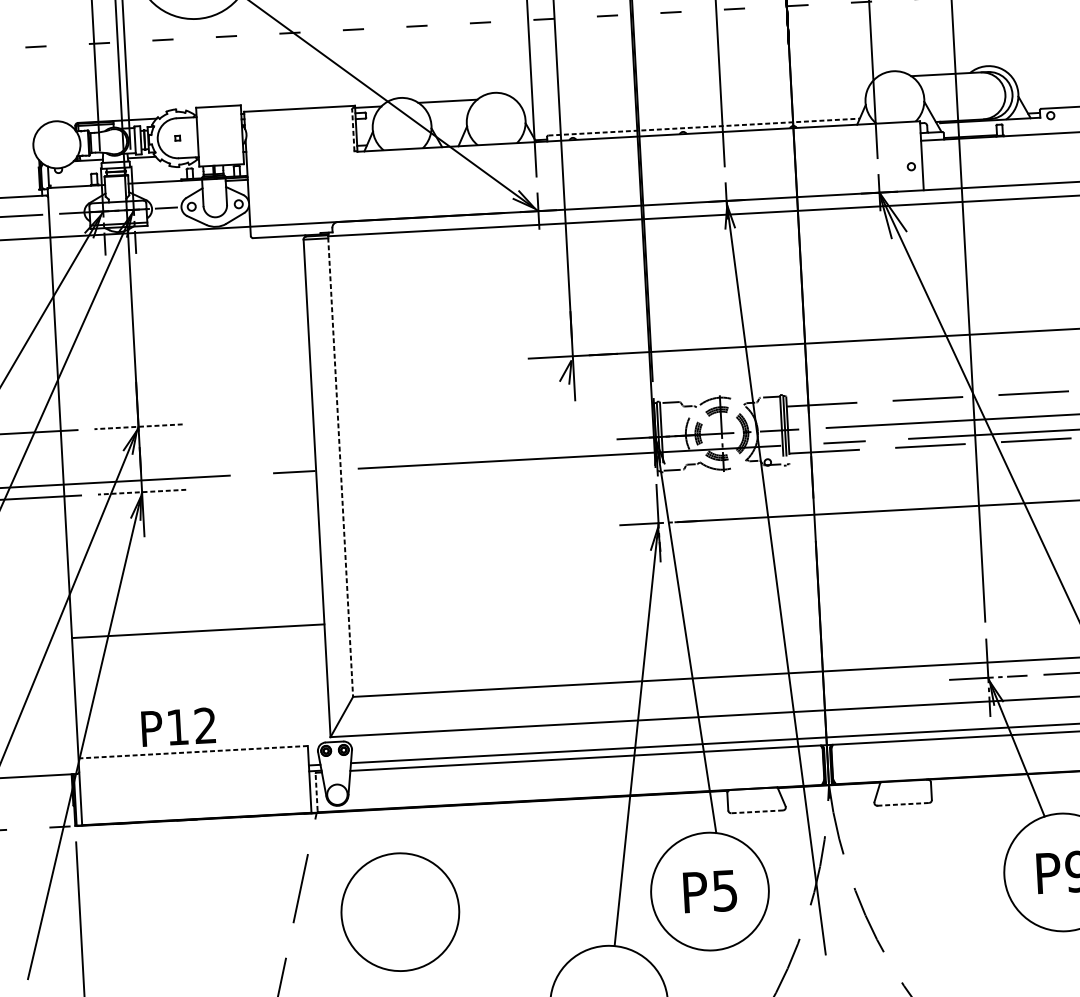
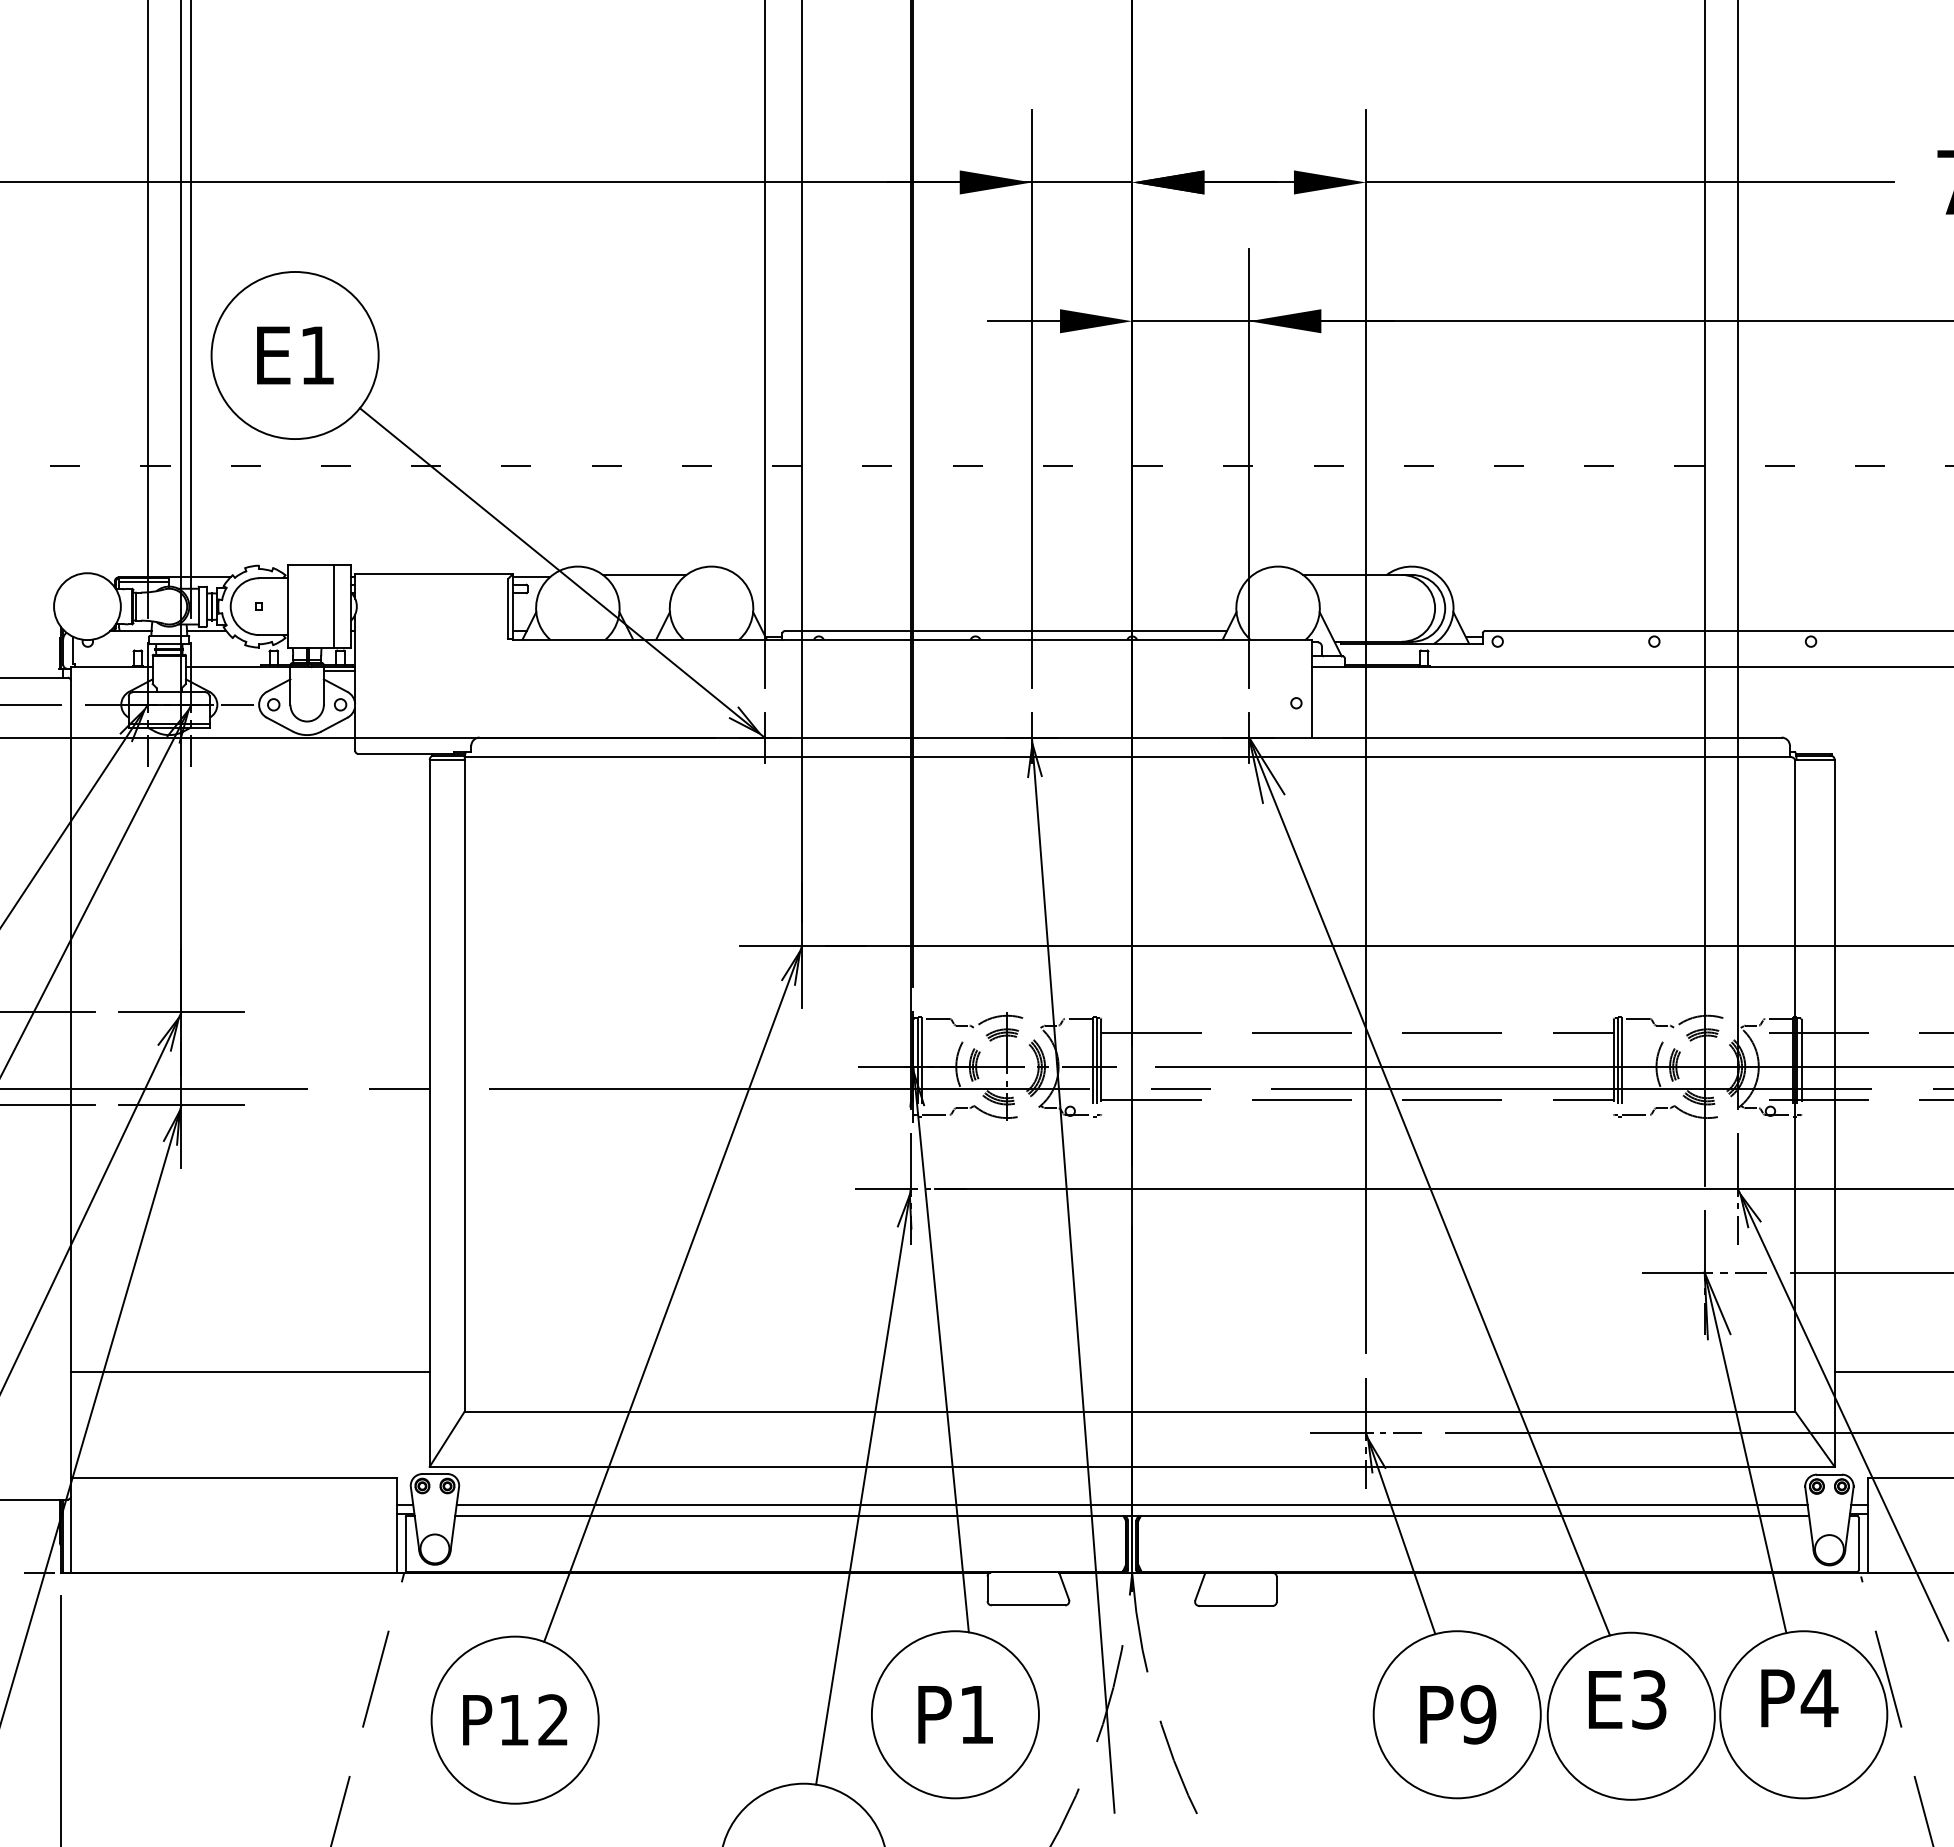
line: (704, 127) -> (1006, 631), dashed -> solid
line: (353, 130) -> (508, 608), dashed -> solid
line: (230, 135) -> (334, 606), added
line: (138, 426) -> (181, 1012), dashed -> solid
line: (340, 467) -> (464, 1085), dashed -> solid
line: (142, 492) -> (181, 1105), dashed -> solid
line: (495, 605) -> (673, 1293), added
line: (198, 631) -> (250, 1371), moved
text: (178, 726) -> (515, 1719), moved
line: (192, 752) -> (233, 1477), dashed -> solid
line: (316, 792) -> (405, 1543), dashed -> solid
line: (902, 804) -> (1235, 1606), dashed -> solid
line: (757, 811) -> (1028, 1605), dashed -> solid
text: (724, 891) -> (976, 1715), P5 -> P1

